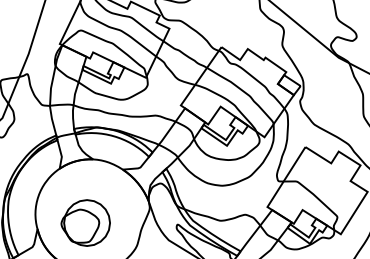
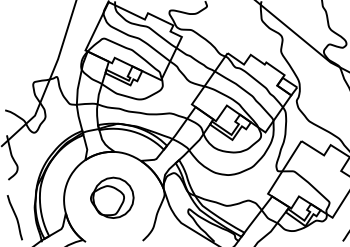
part: (86, 222) -> (112, 197), moved

